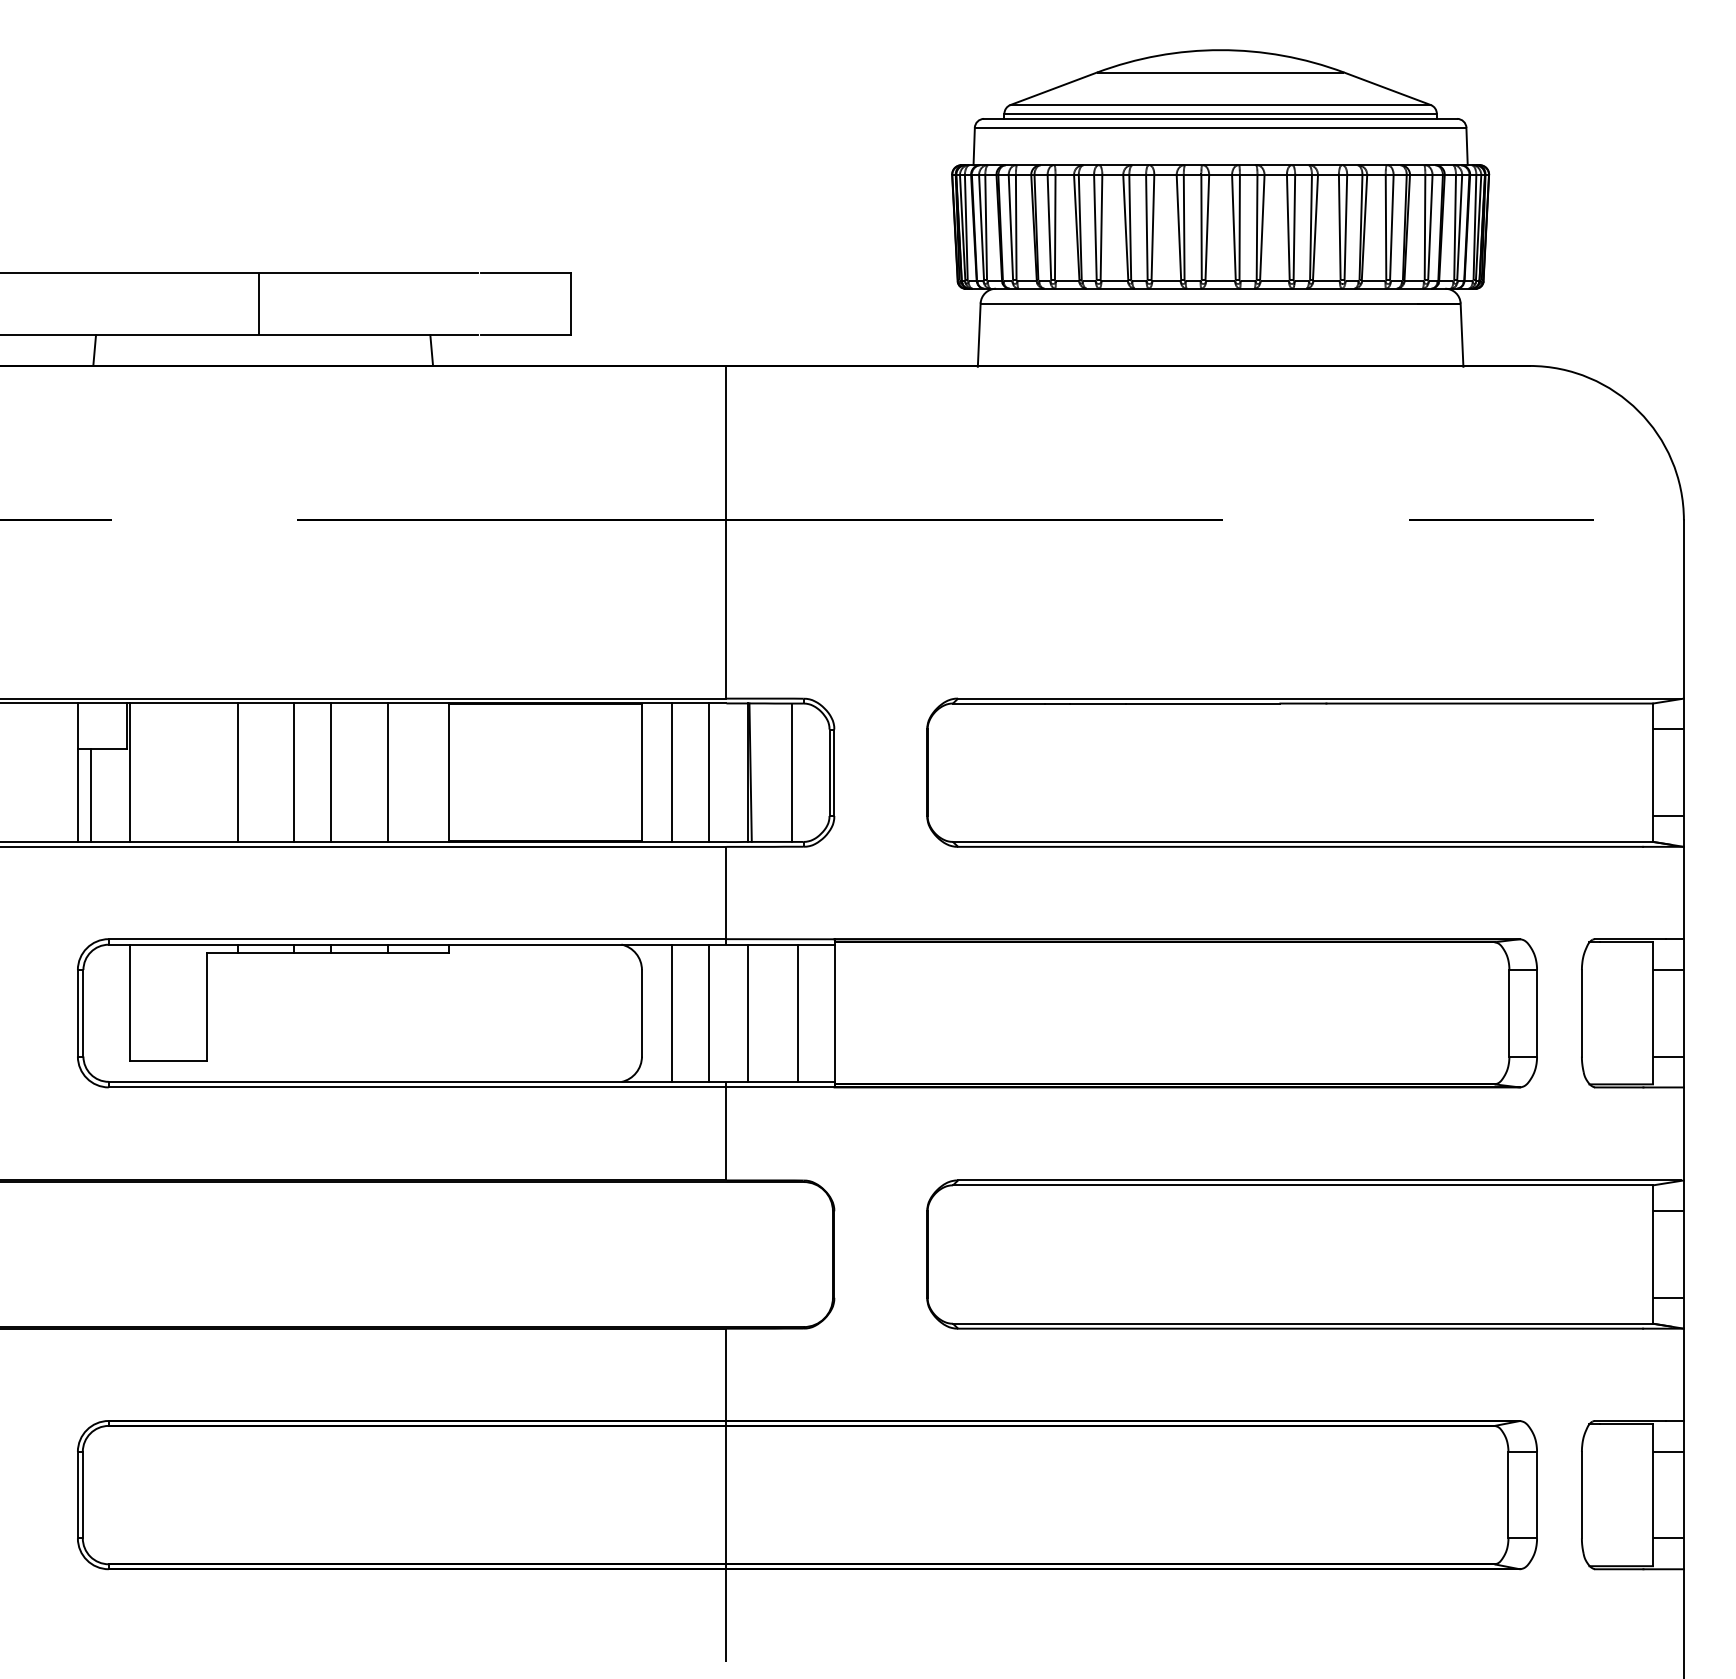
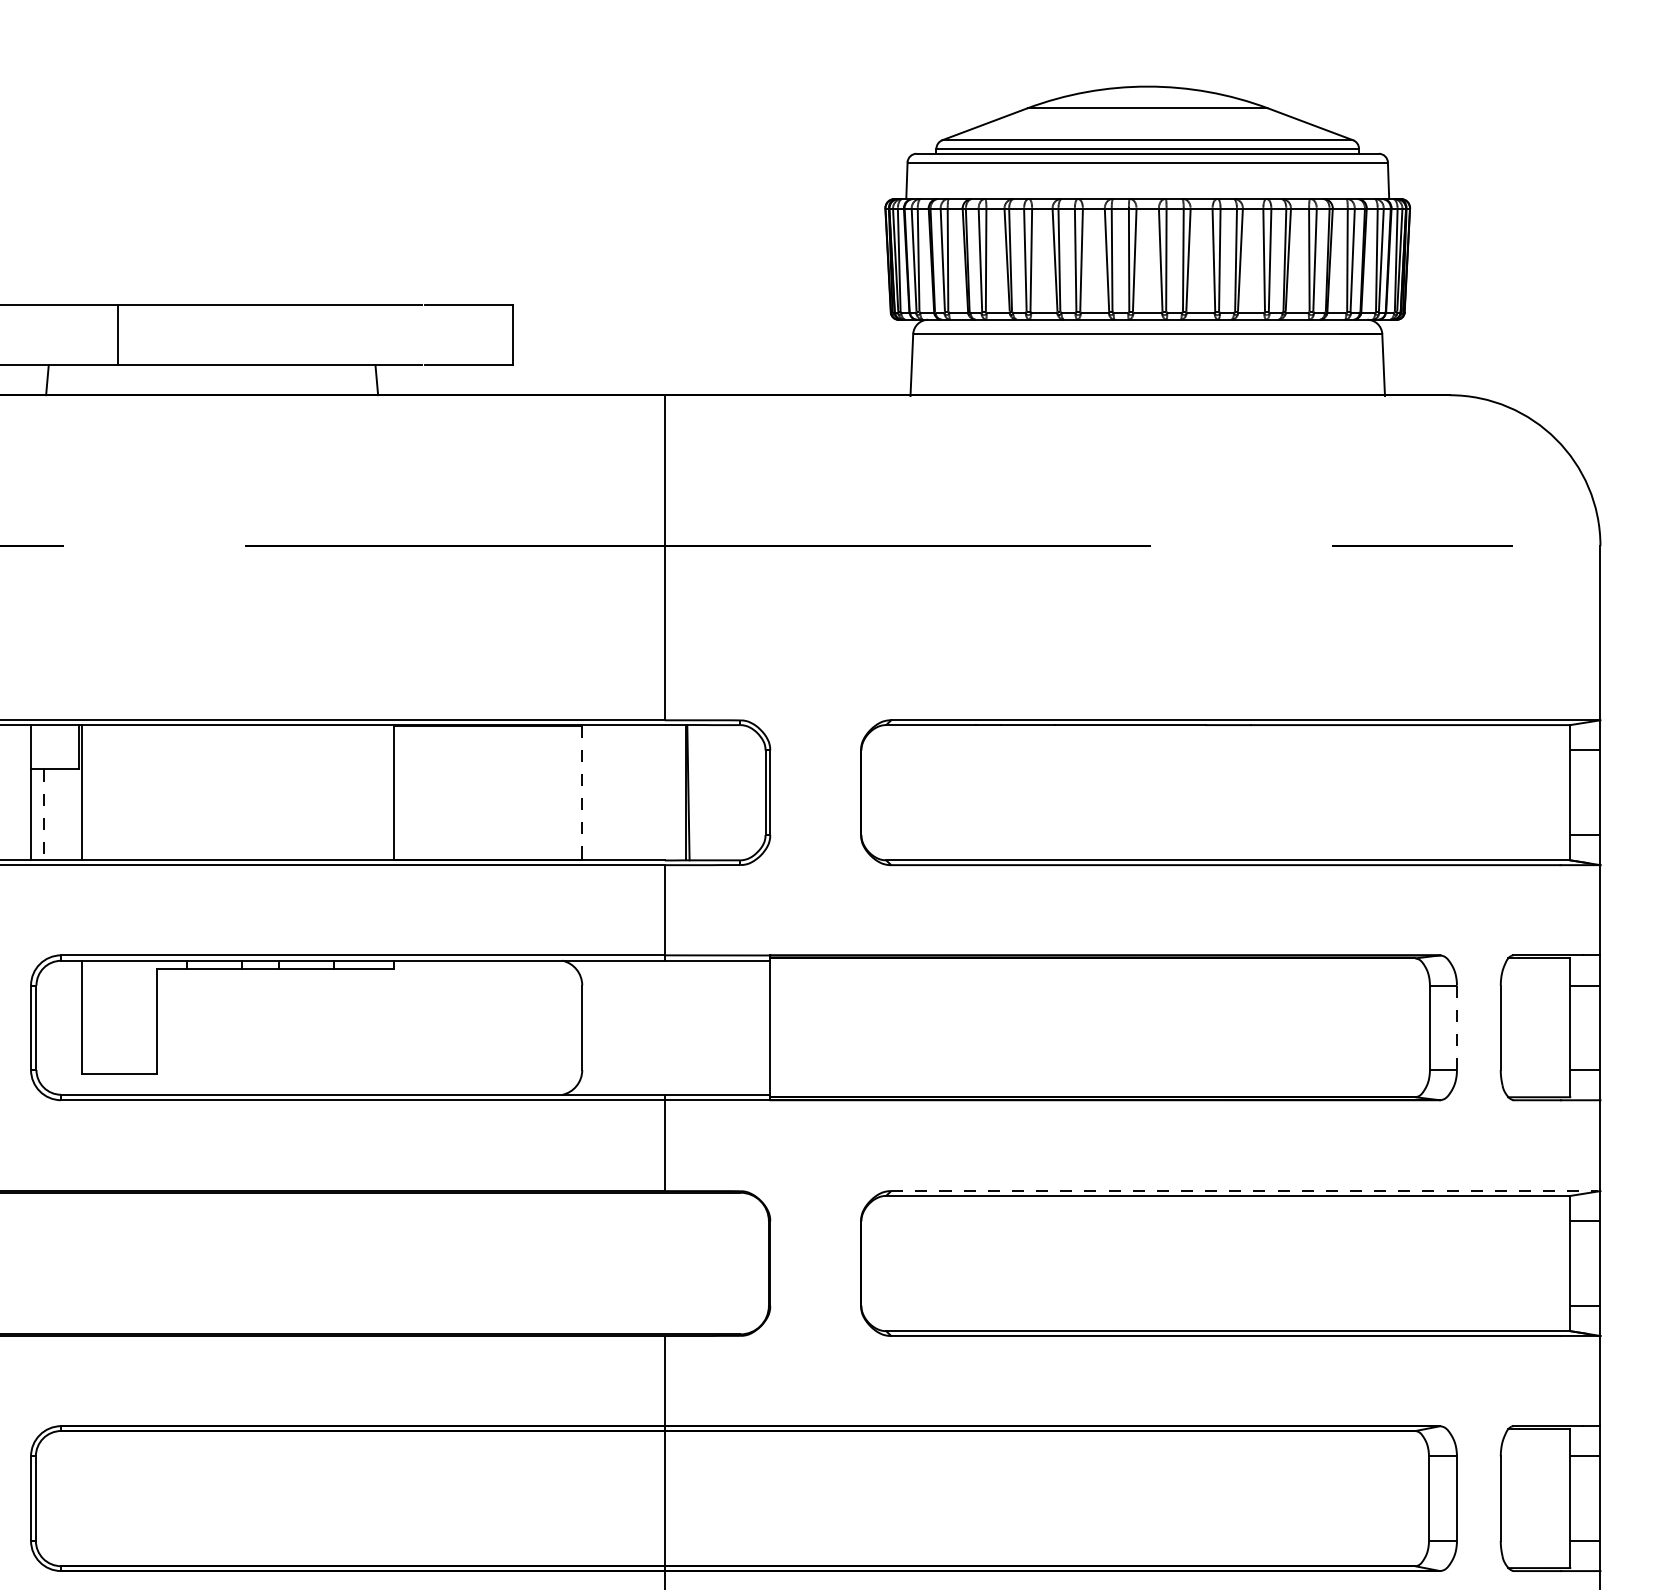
line: (259, 304) -> (117, 335), moved
line: (237, 772) -> (187, 792), removed
line: (294, 772) -> (242, 792), removed
line: (331, 772) -> (278, 792), removed
line: (387, 772) -> (333, 792), removed
line: (641, 772) -> (581, 792), solid -> dashed
line: (671, 772) -> (611, 792), removed
line: (708, 772) -> (647, 792), removed
line: (791, 772) -> (728, 792), removed
line: (90, 795) -> (43, 814), solid -> dashed
line: (671, 1012) -> (611, 1027), removed
line: (708, 1012) -> (647, 1027), removed
line: (748, 1012) -> (686, 1027), removed
line: (797, 1012) -> (734, 1027), removed
line: (1537, 1012) -> (1457, 1027), solid -> dashed
line: (1319, 1180) -> (1244, 1191), solid -> dashed

